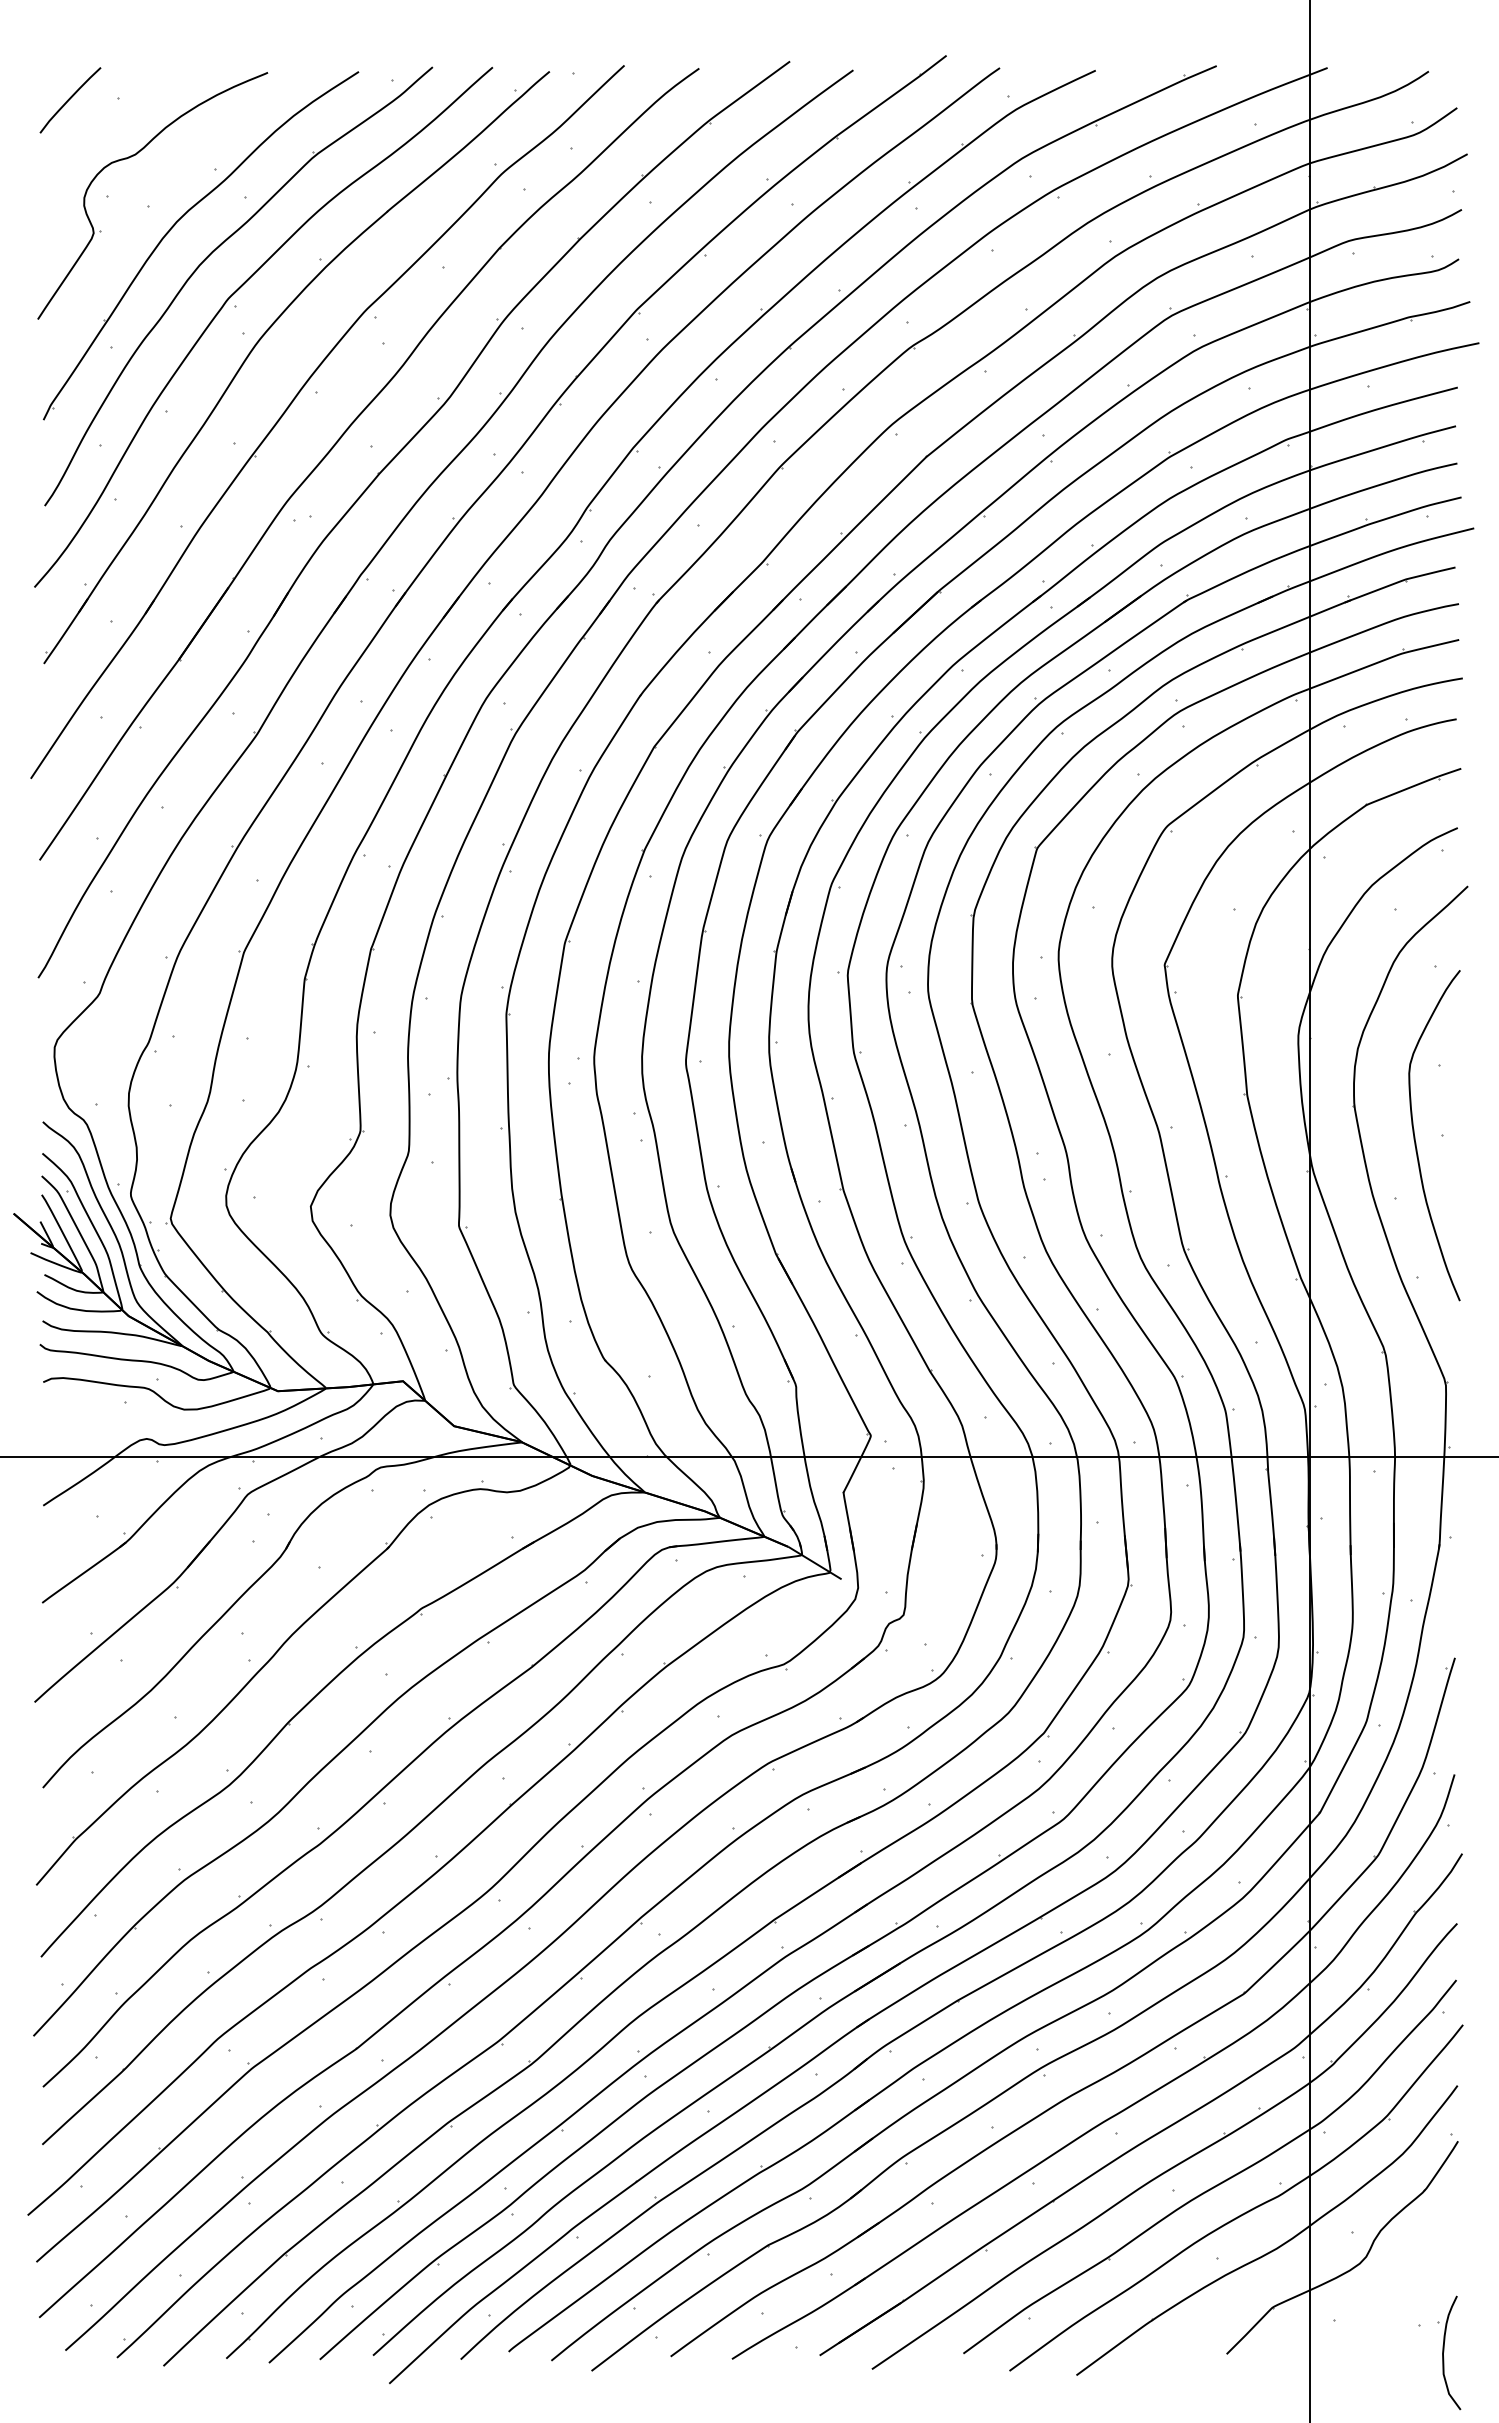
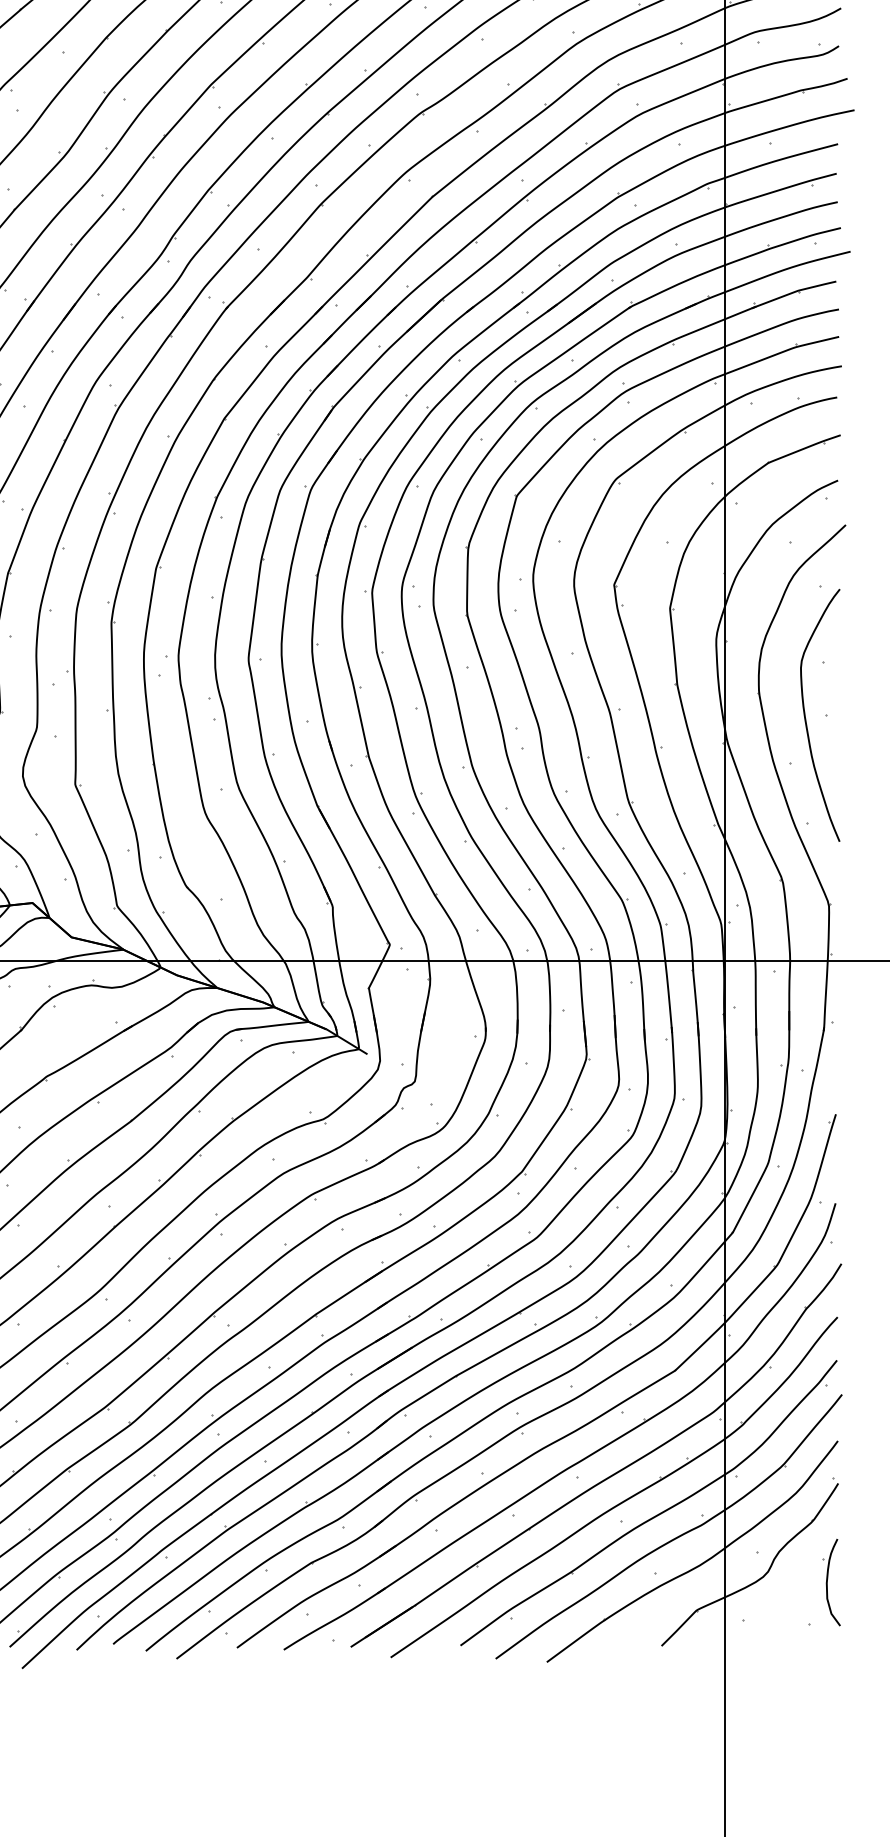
part: (1449, 2352) -> (831, 1582), moved

